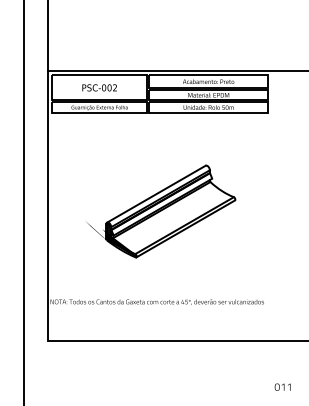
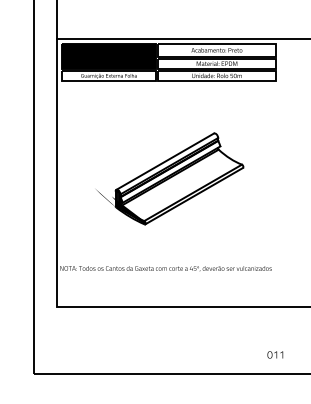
fill: (99, 87) -> (108, 55), added
text: (282, 386) -> (275, 354), moved

